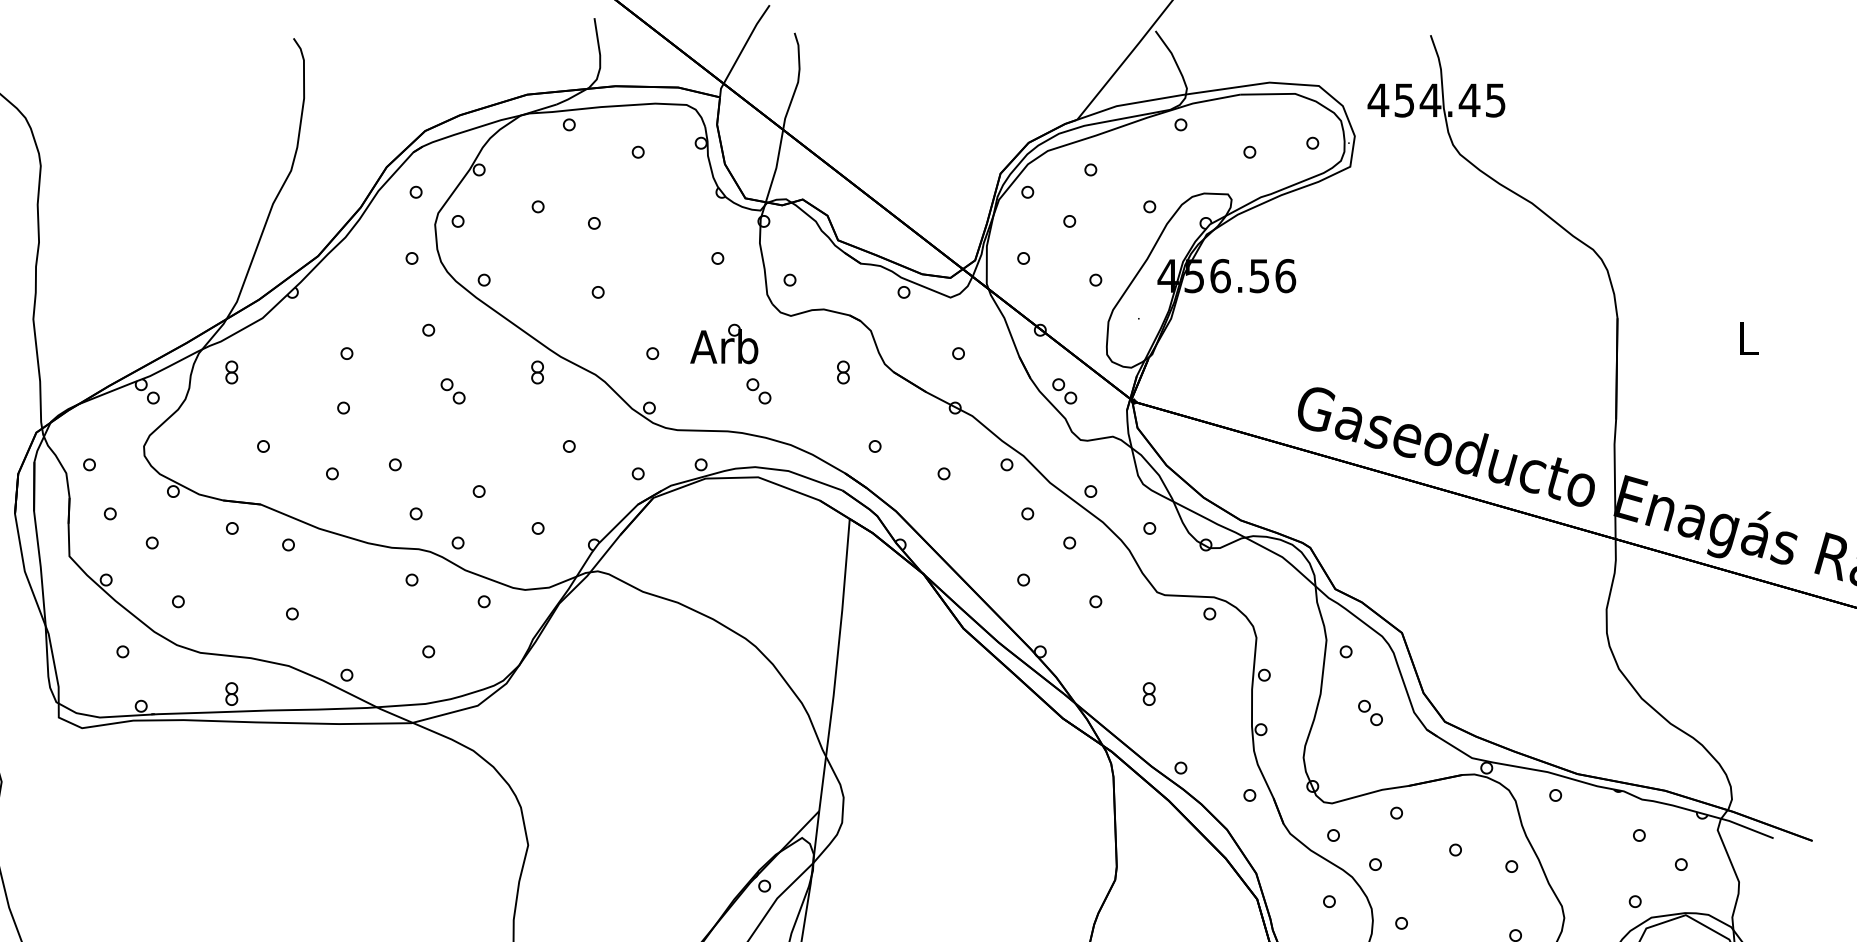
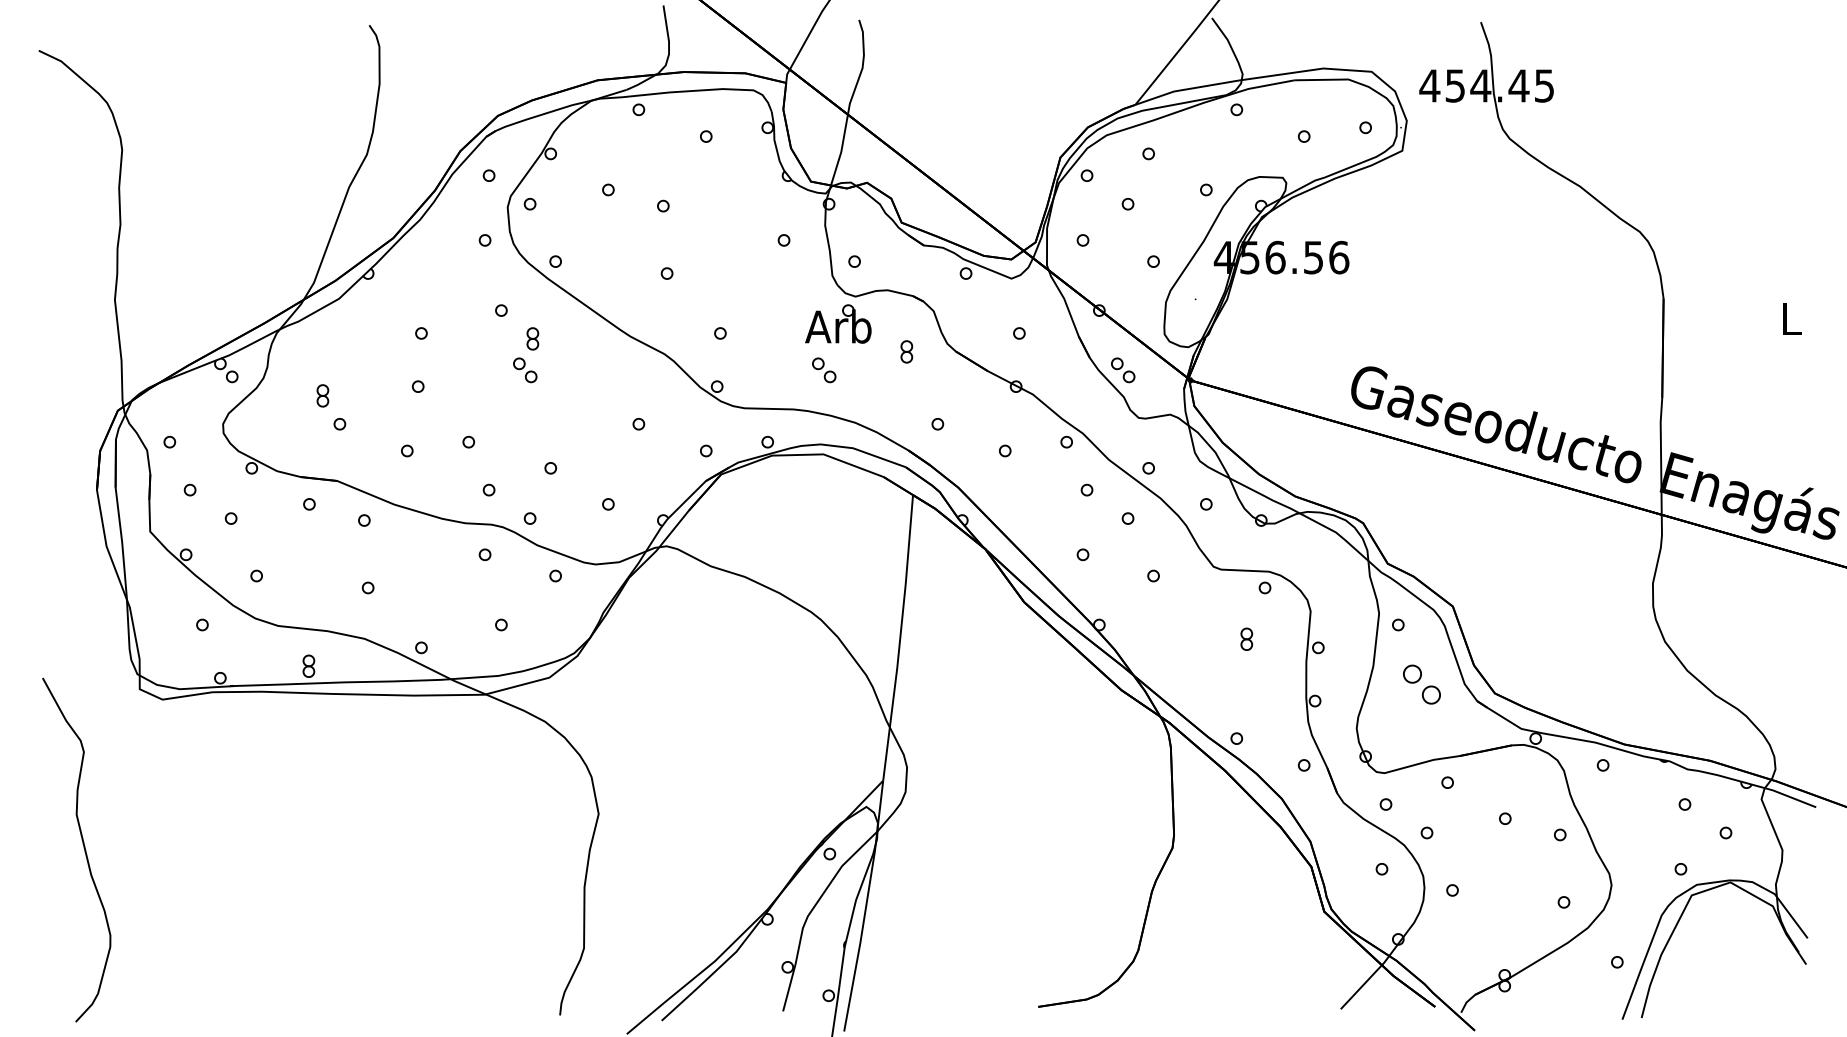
part: (724, 343) -> (838, 323), moved
part: (231, 372) -> (322, 395), moved
part: (537, 372) -> (532, 338), moved
part: (1148, 693) -> (1246, 638), moved
part: (1370, 712) -> (1422, 684), size x1.6

